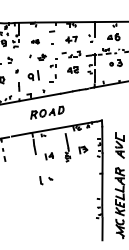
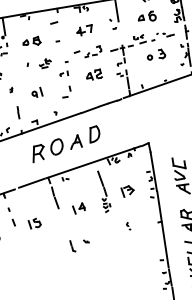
part: (35, 41) -> (31, 41), size x1.67
part: (33, 75) -> (36, 92), size x0.62
part: (47, 112) -> (66, 143), size x1.43
part: (18, 161) -> (34, 223), added
part: (79, 172) -> (127, 225), added

